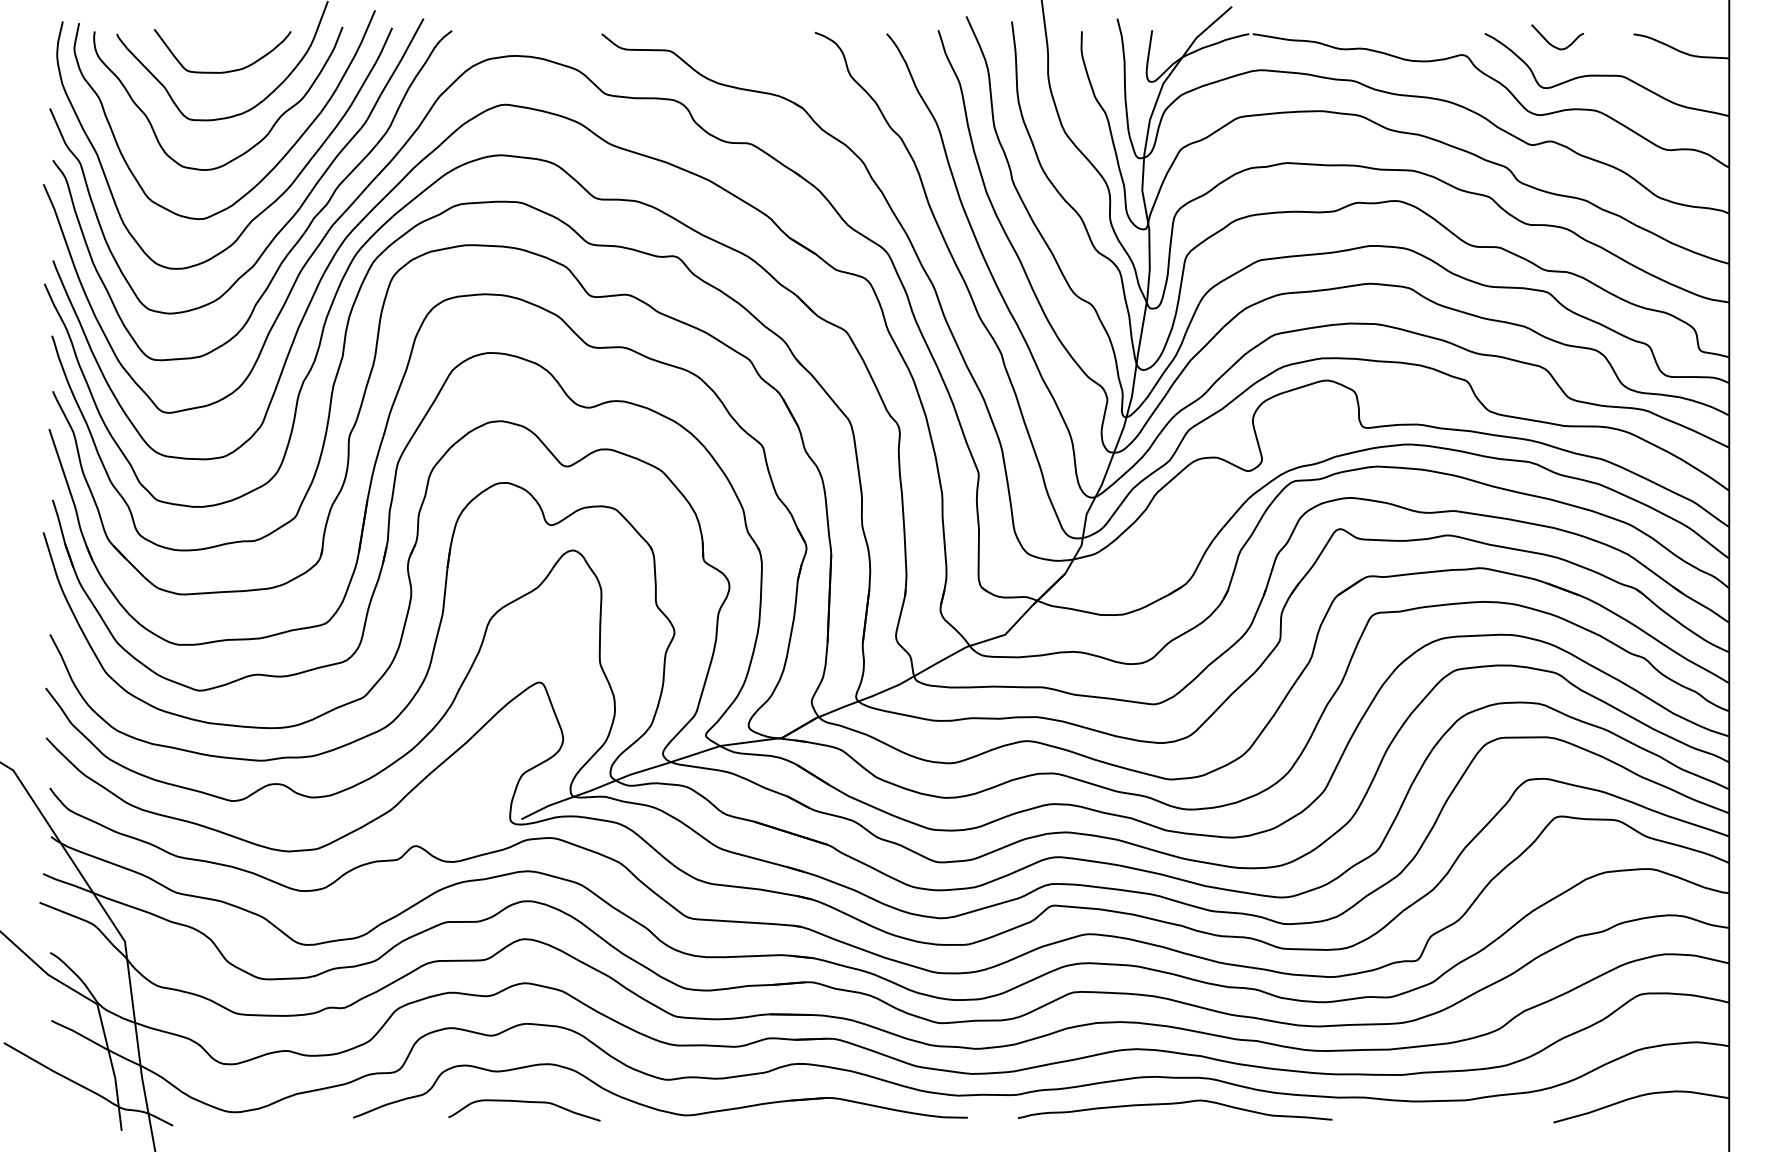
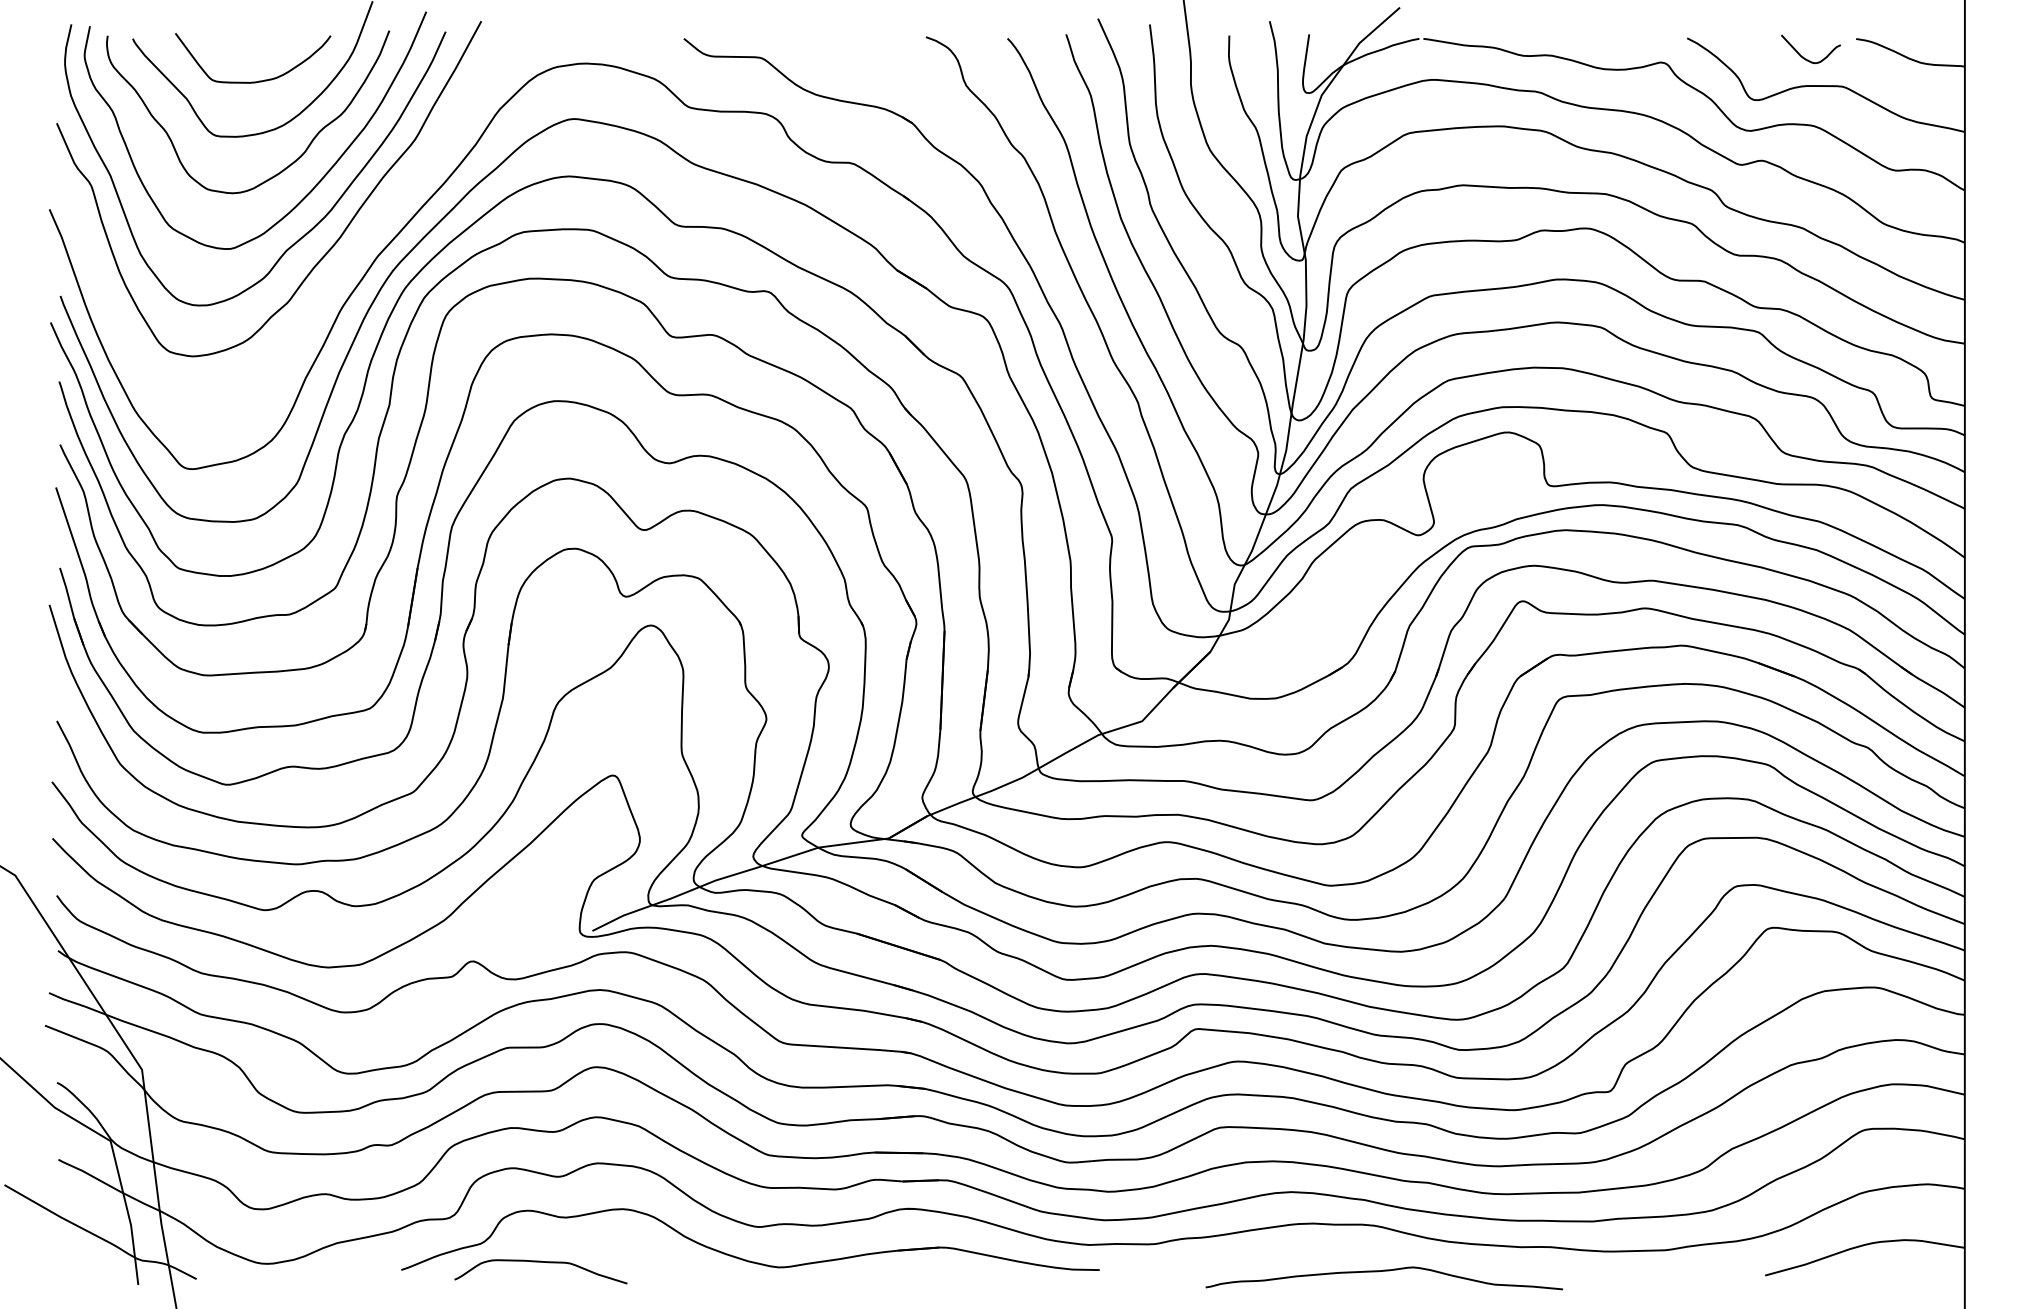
curve: (1553, 45) -> (1806, 58), moved
curve: (301, 235) -> (342, 267), removed
curve: (524, 1102) -> (540, 1262), moved
curve: (1174, 1104) -> (1383, 1271), moved

